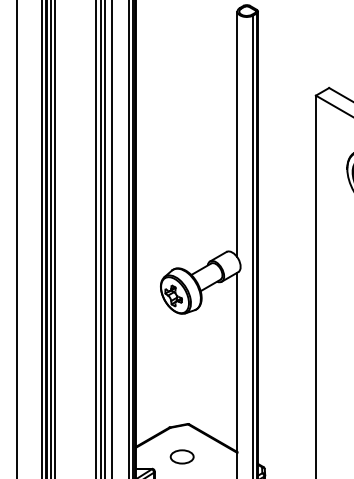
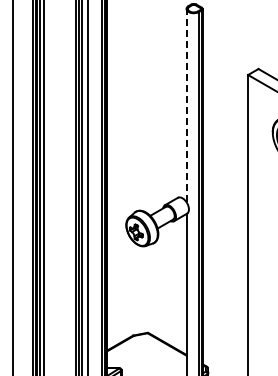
line: (237, 134) -> (186, 105), solid -> dashed
part: (181, 456) -> (142, 358), removed

